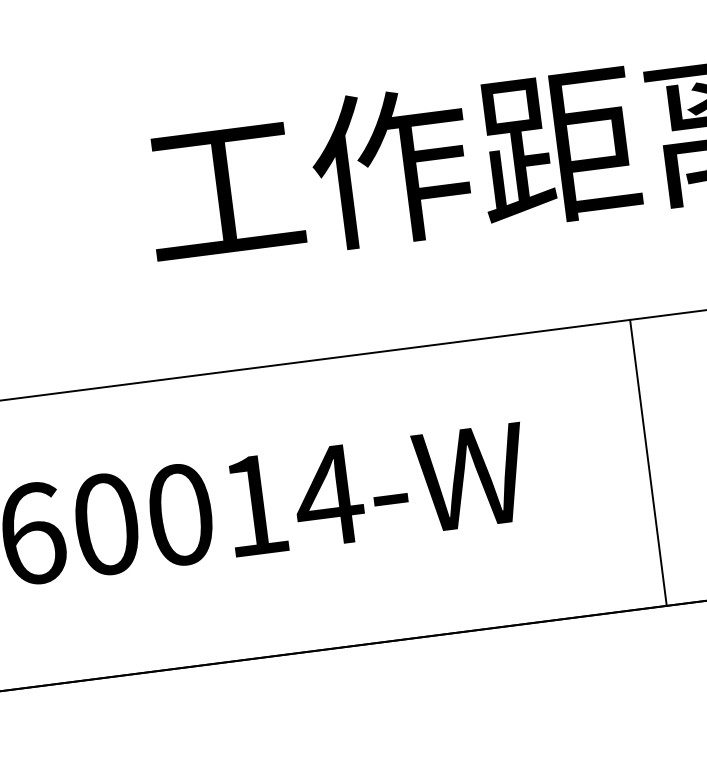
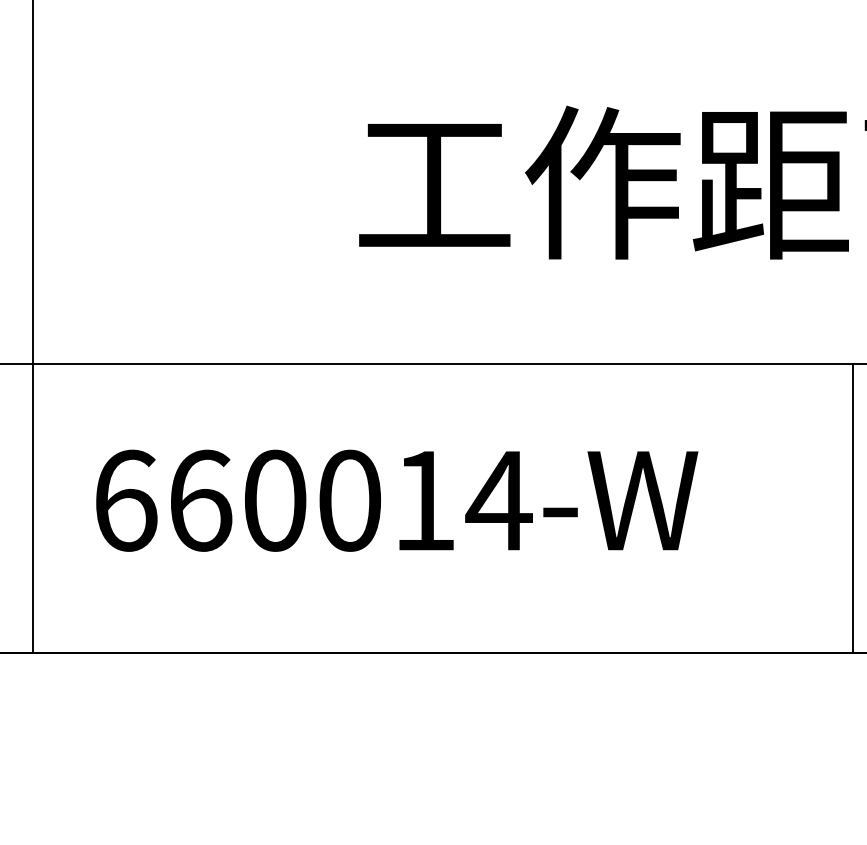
line: (648, 462) -> (852, 508), moved

